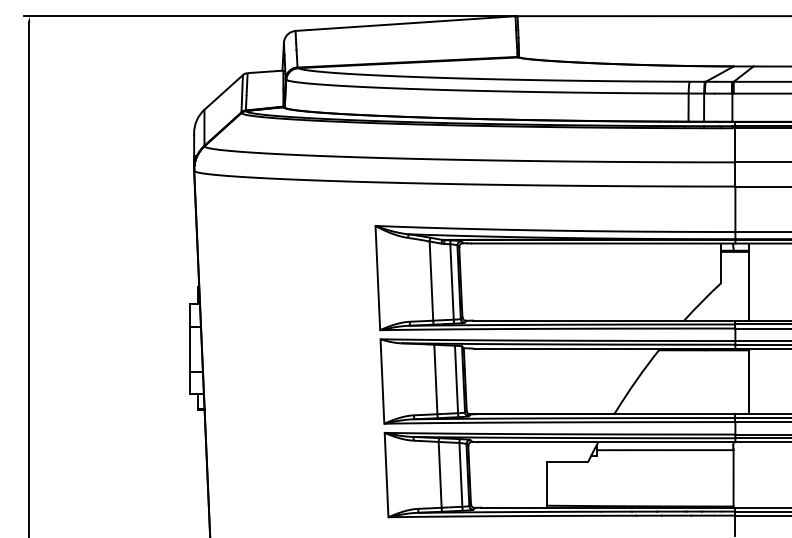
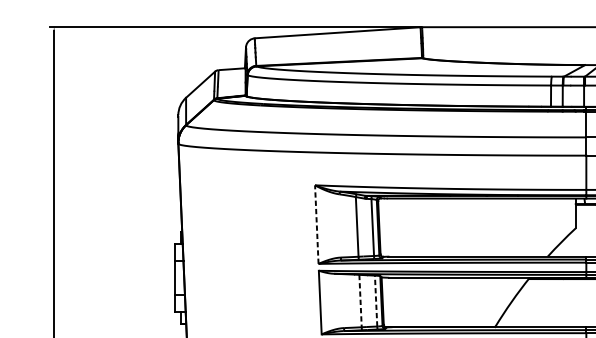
line: (377, 277) -> (316, 224), solid -> dashed
line: (435, 379) -> (360, 301), solid -> dashed
line: (456, 379) -> (376, 301), solid -> dashed

